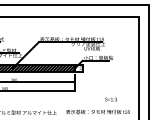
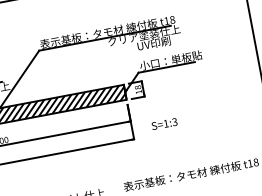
text: (110, 99) -> (163, 124), moved

